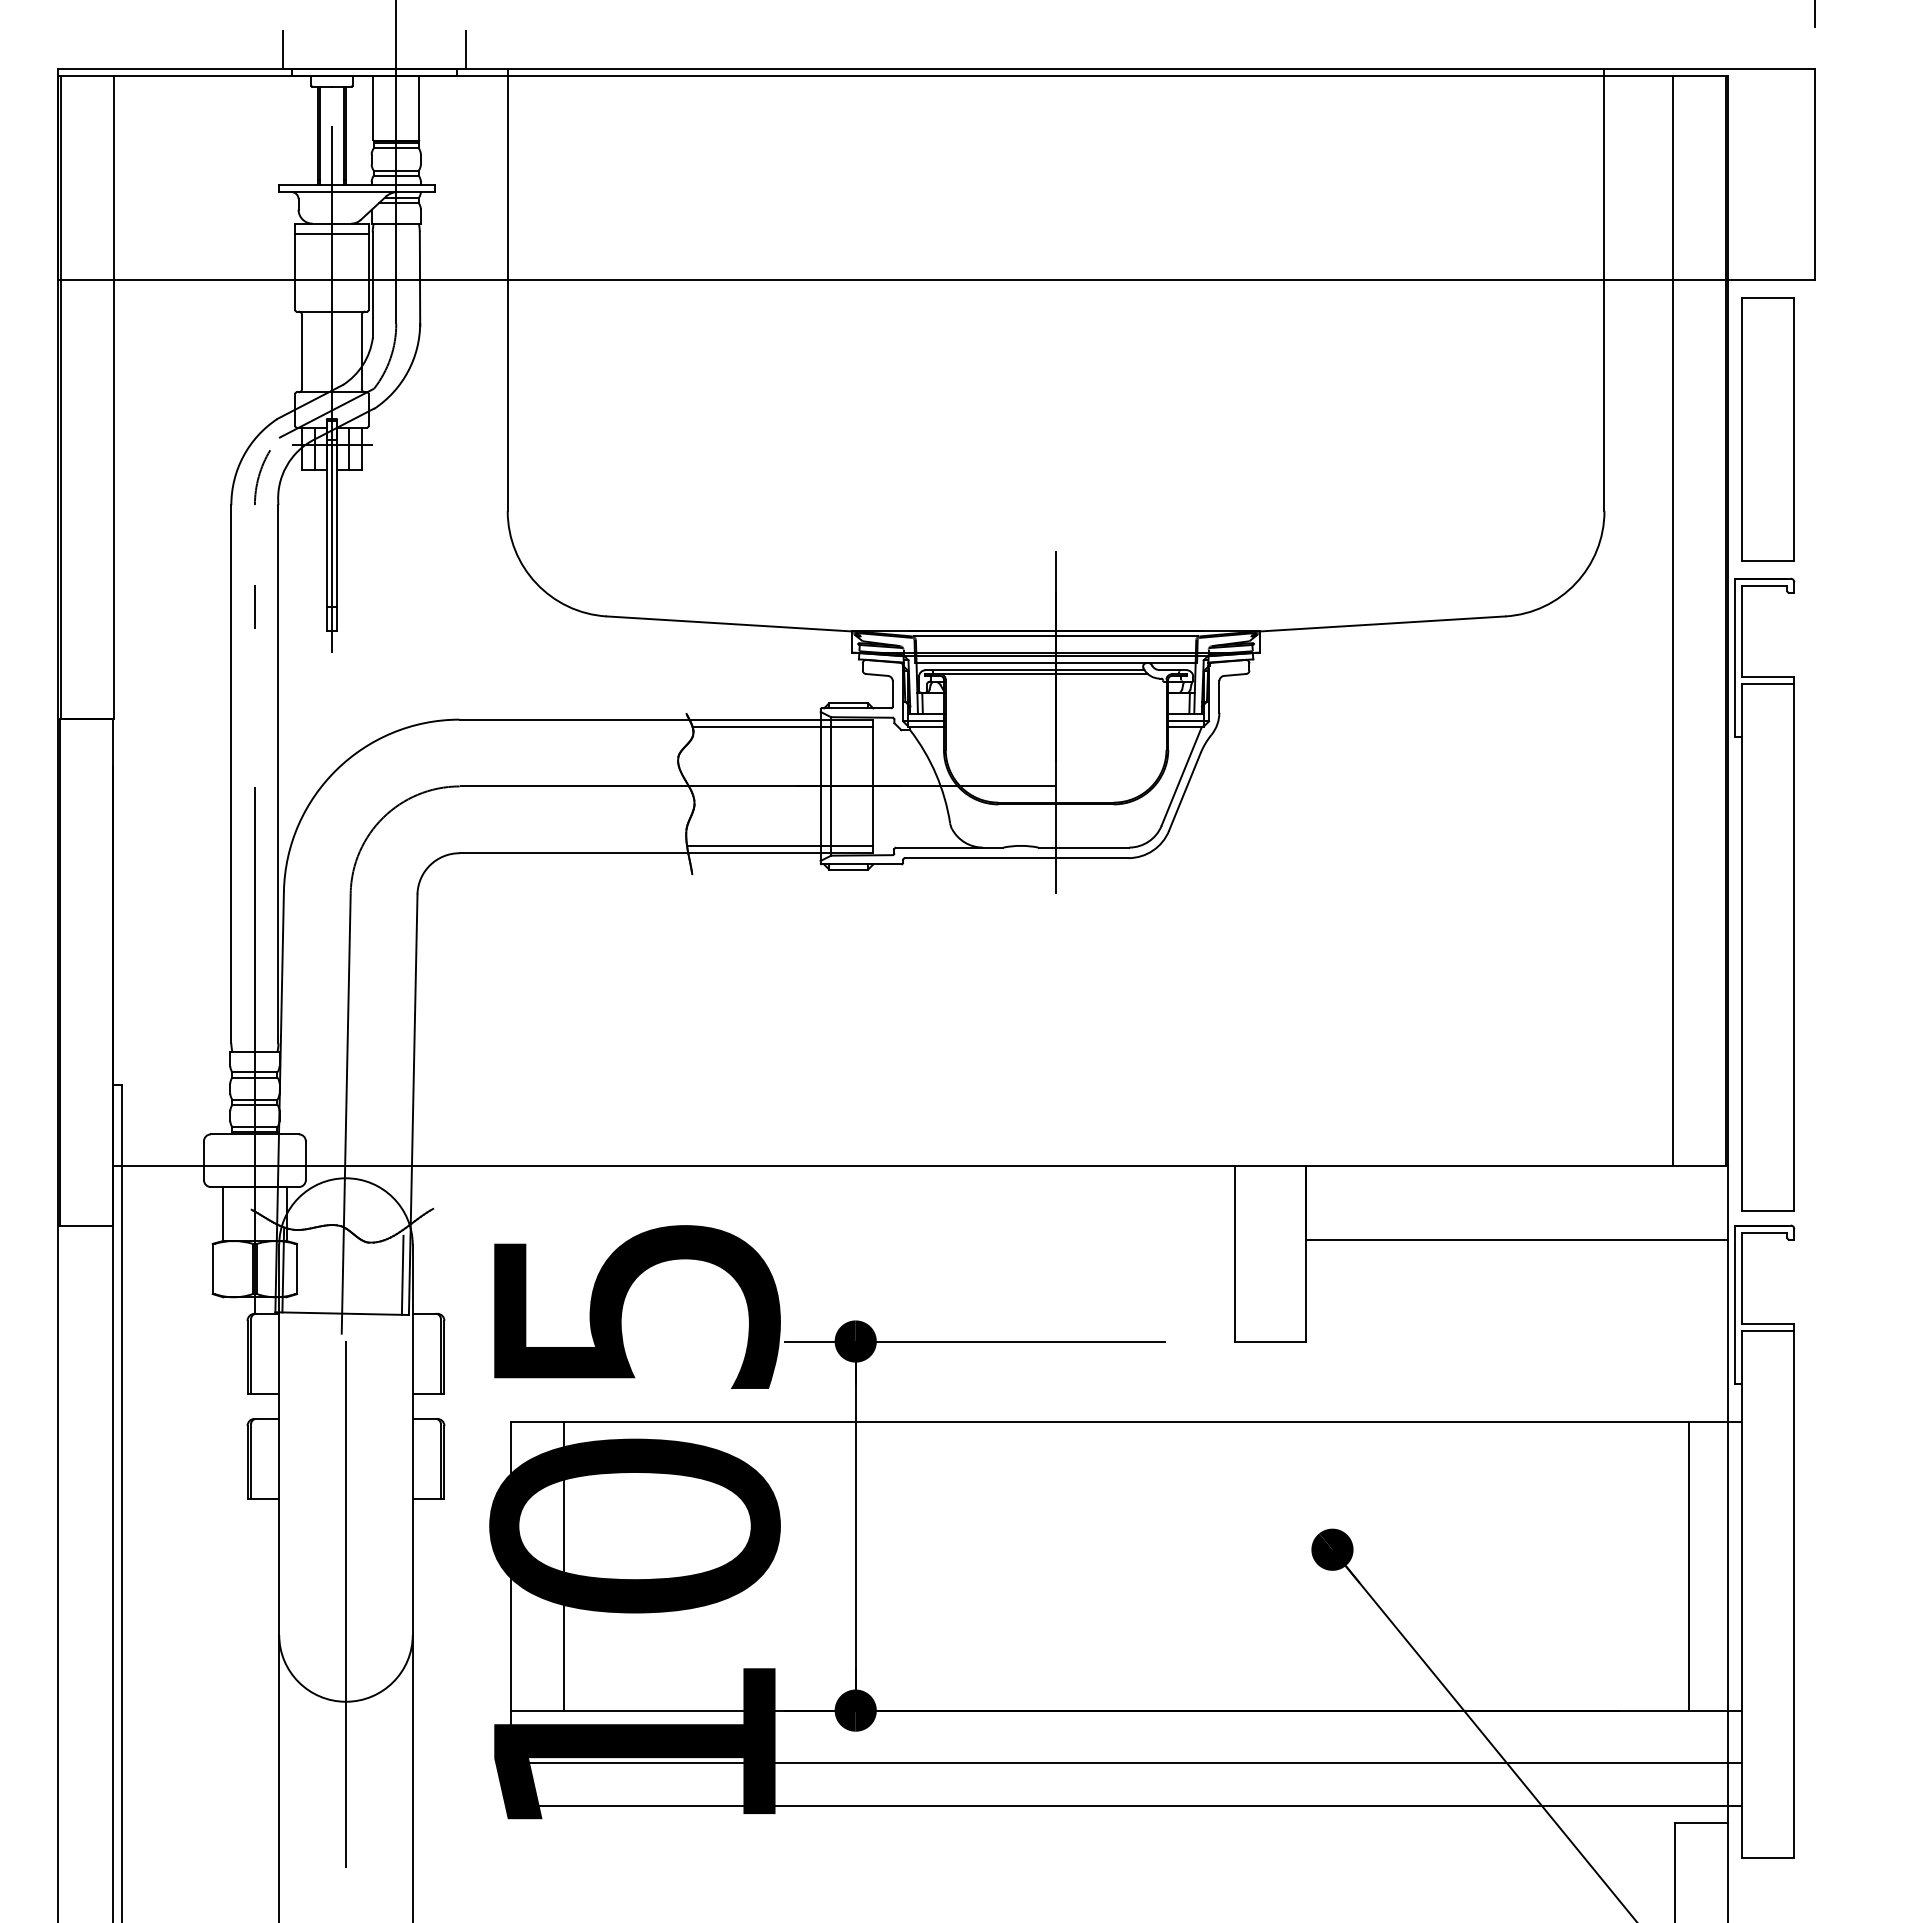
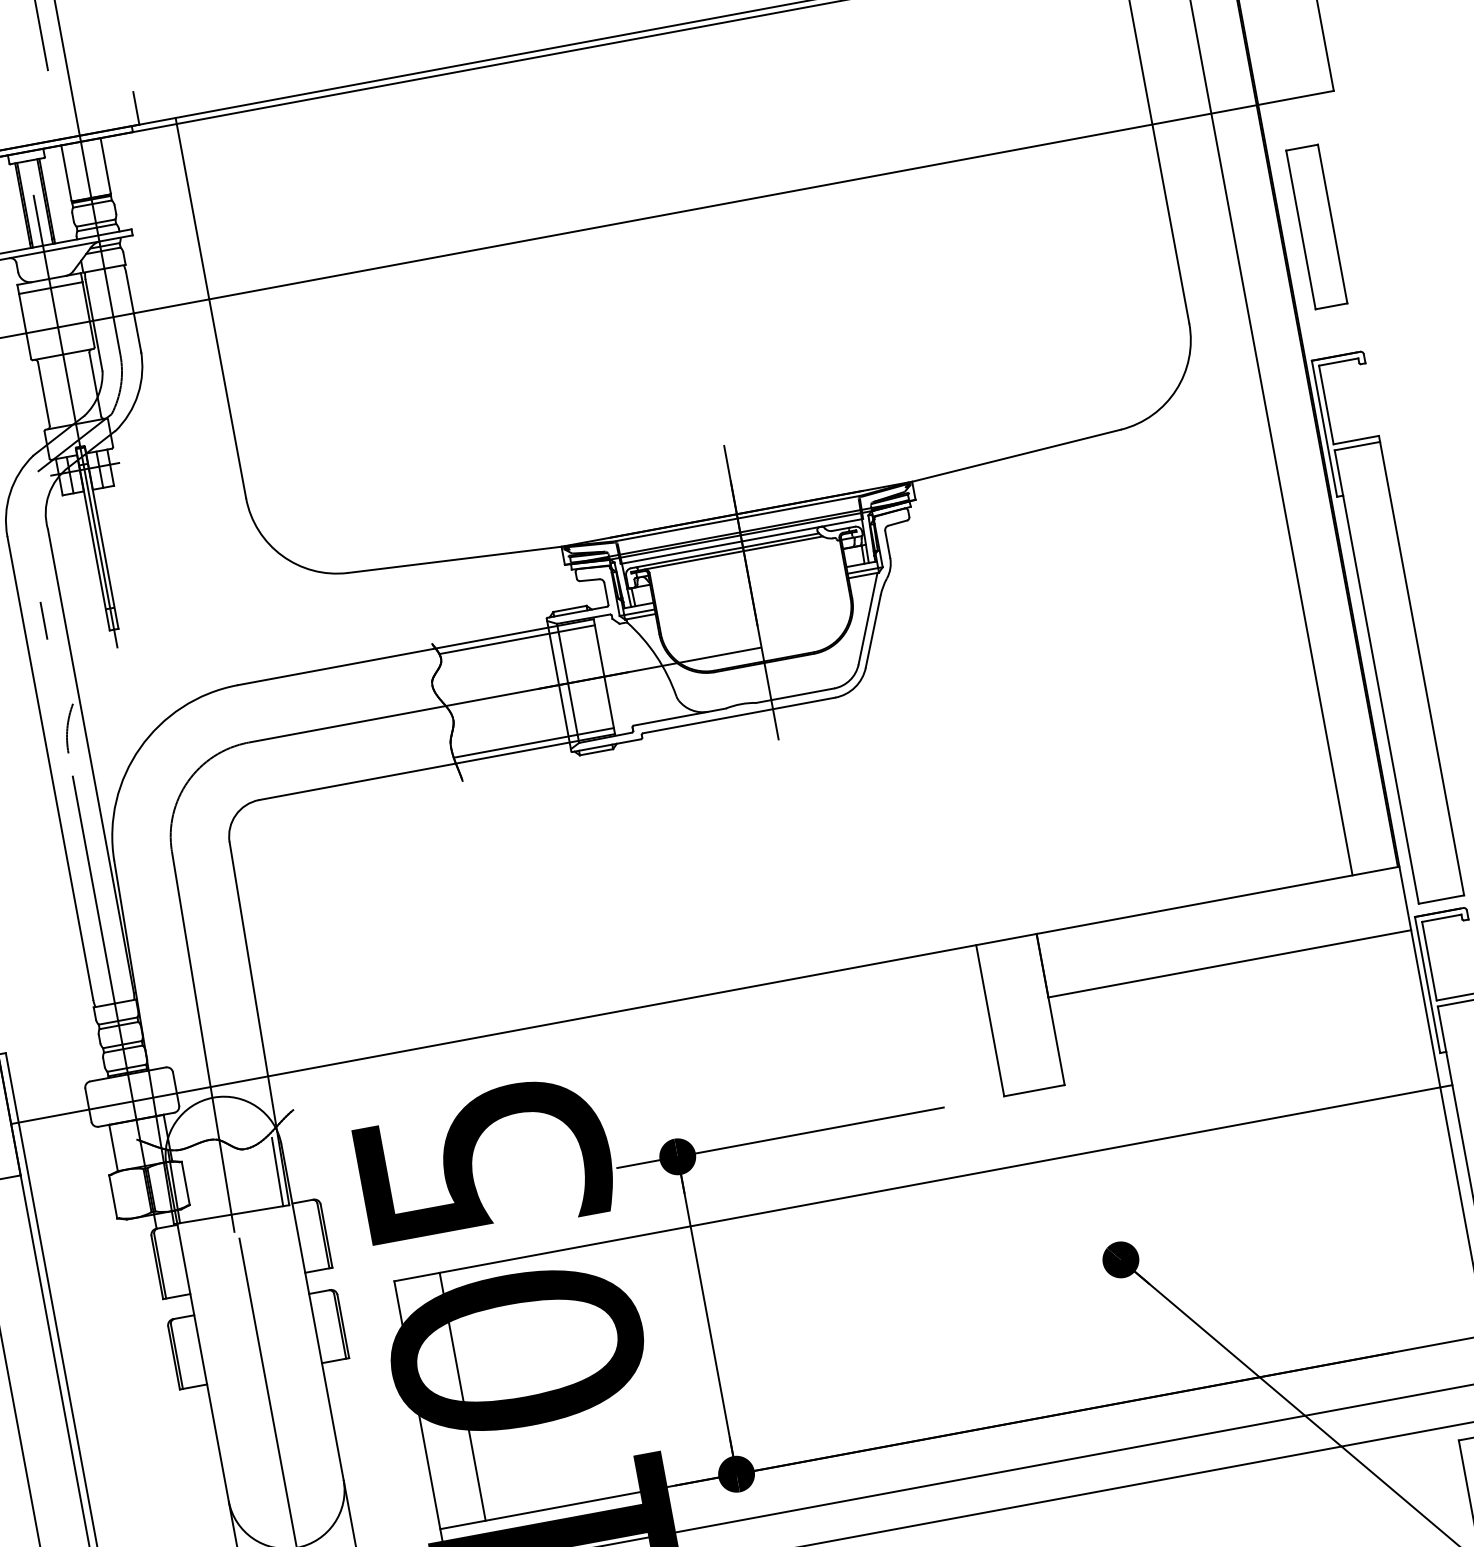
part: (1767, 429) -> (1316, 227), size x0.7
arc: (260, 475) -> (68, 727), moved
line: (1688, 1566) -> (1429, 1217), removed

